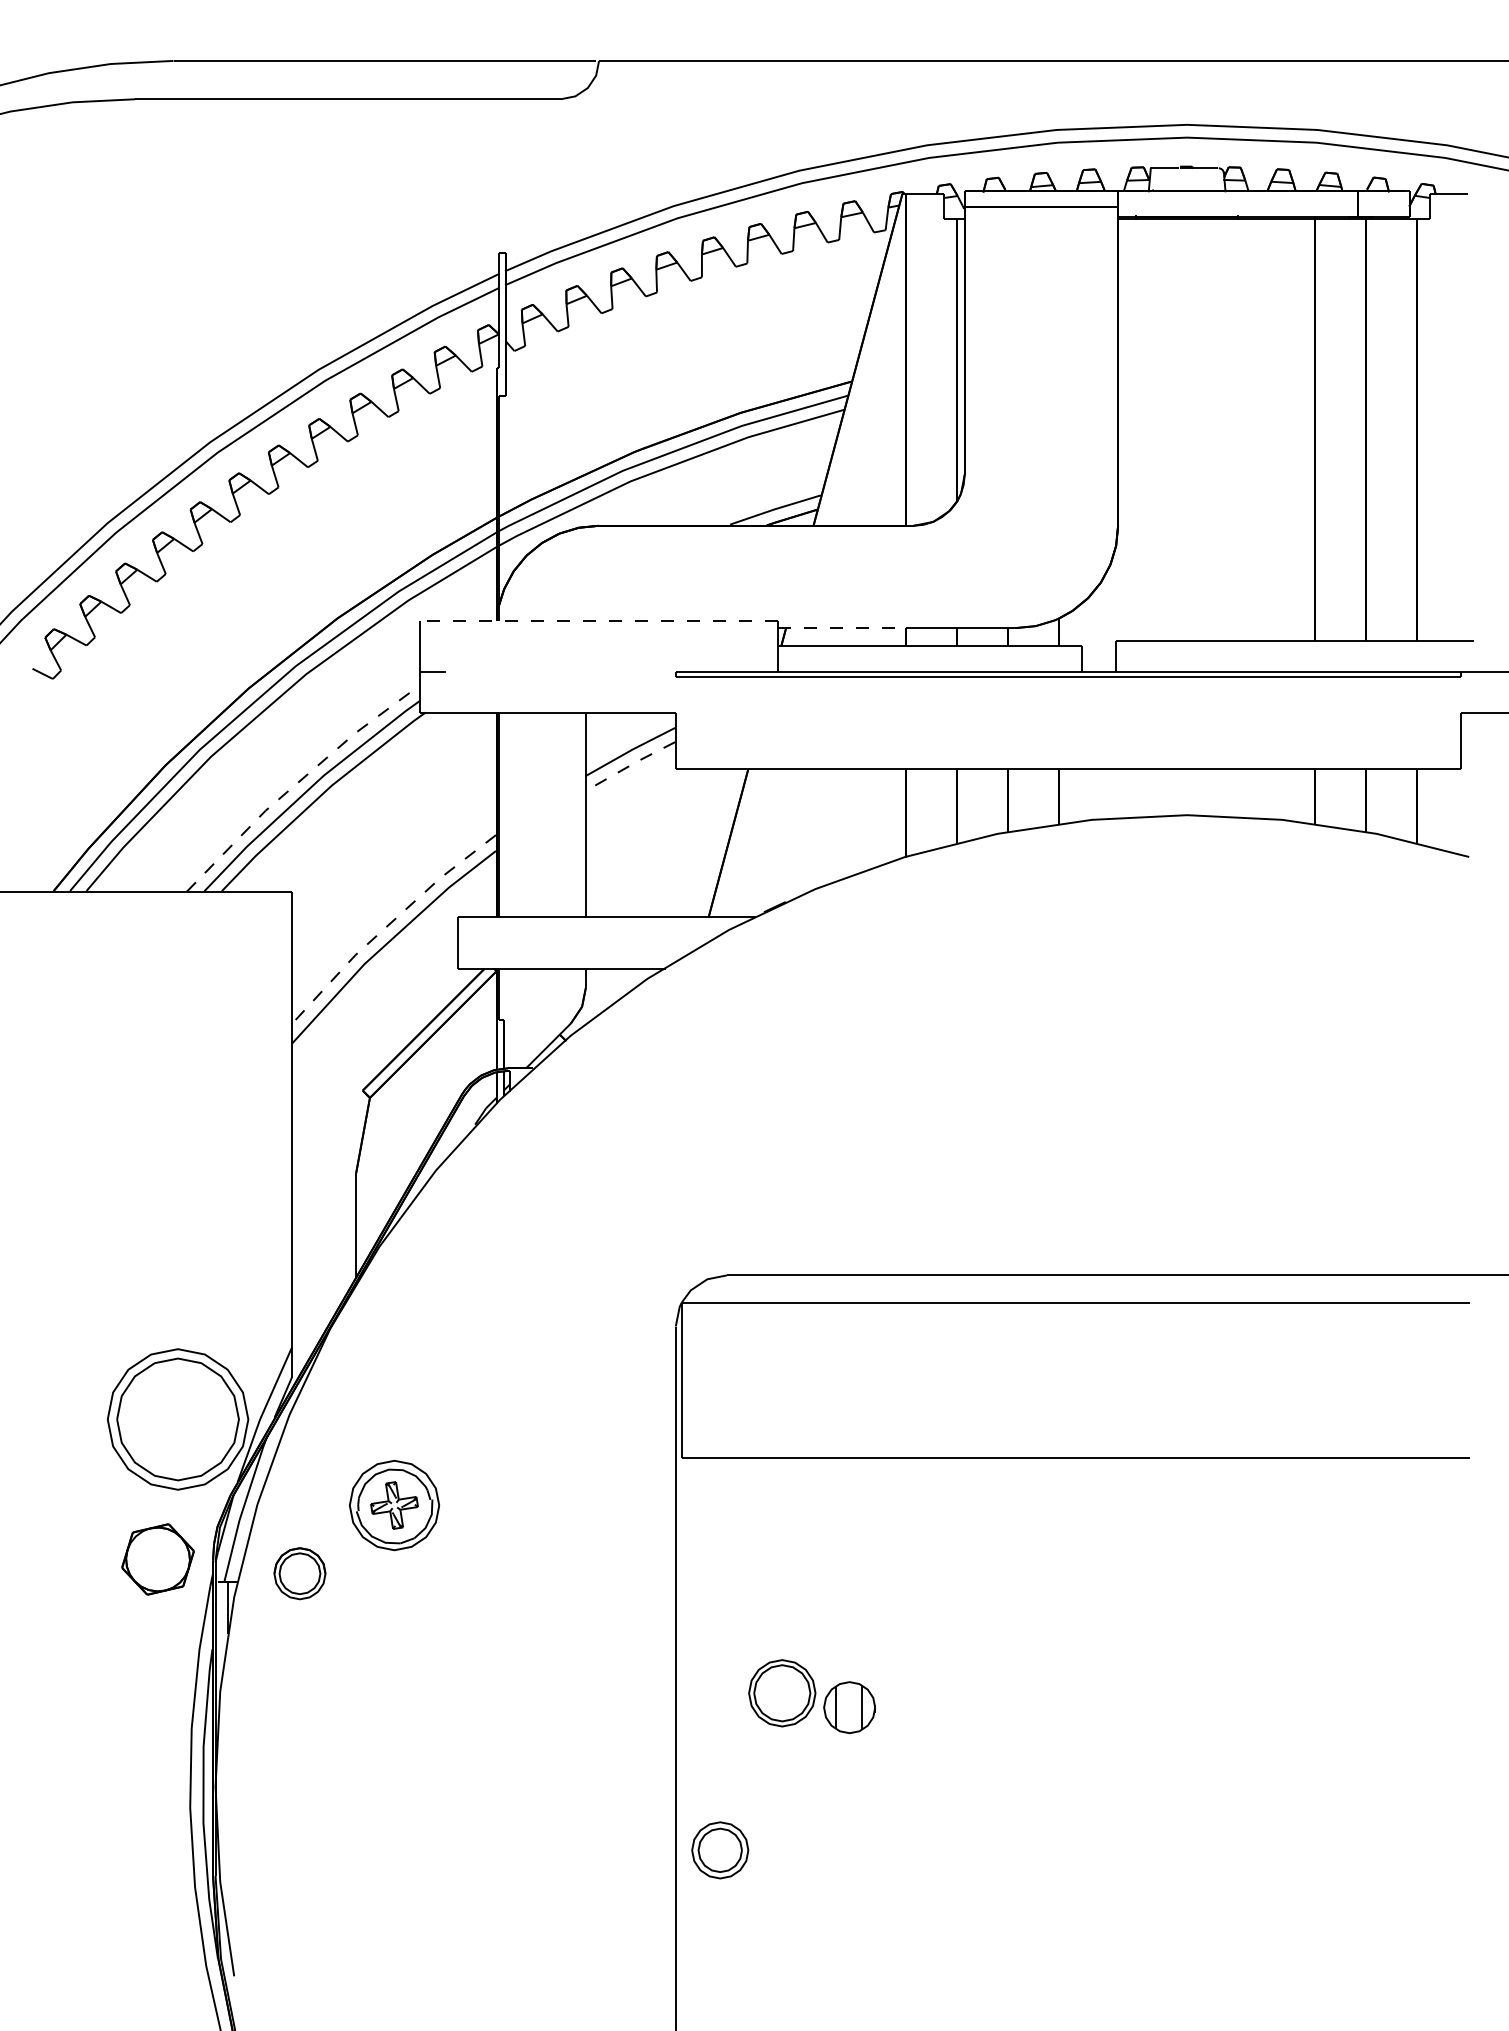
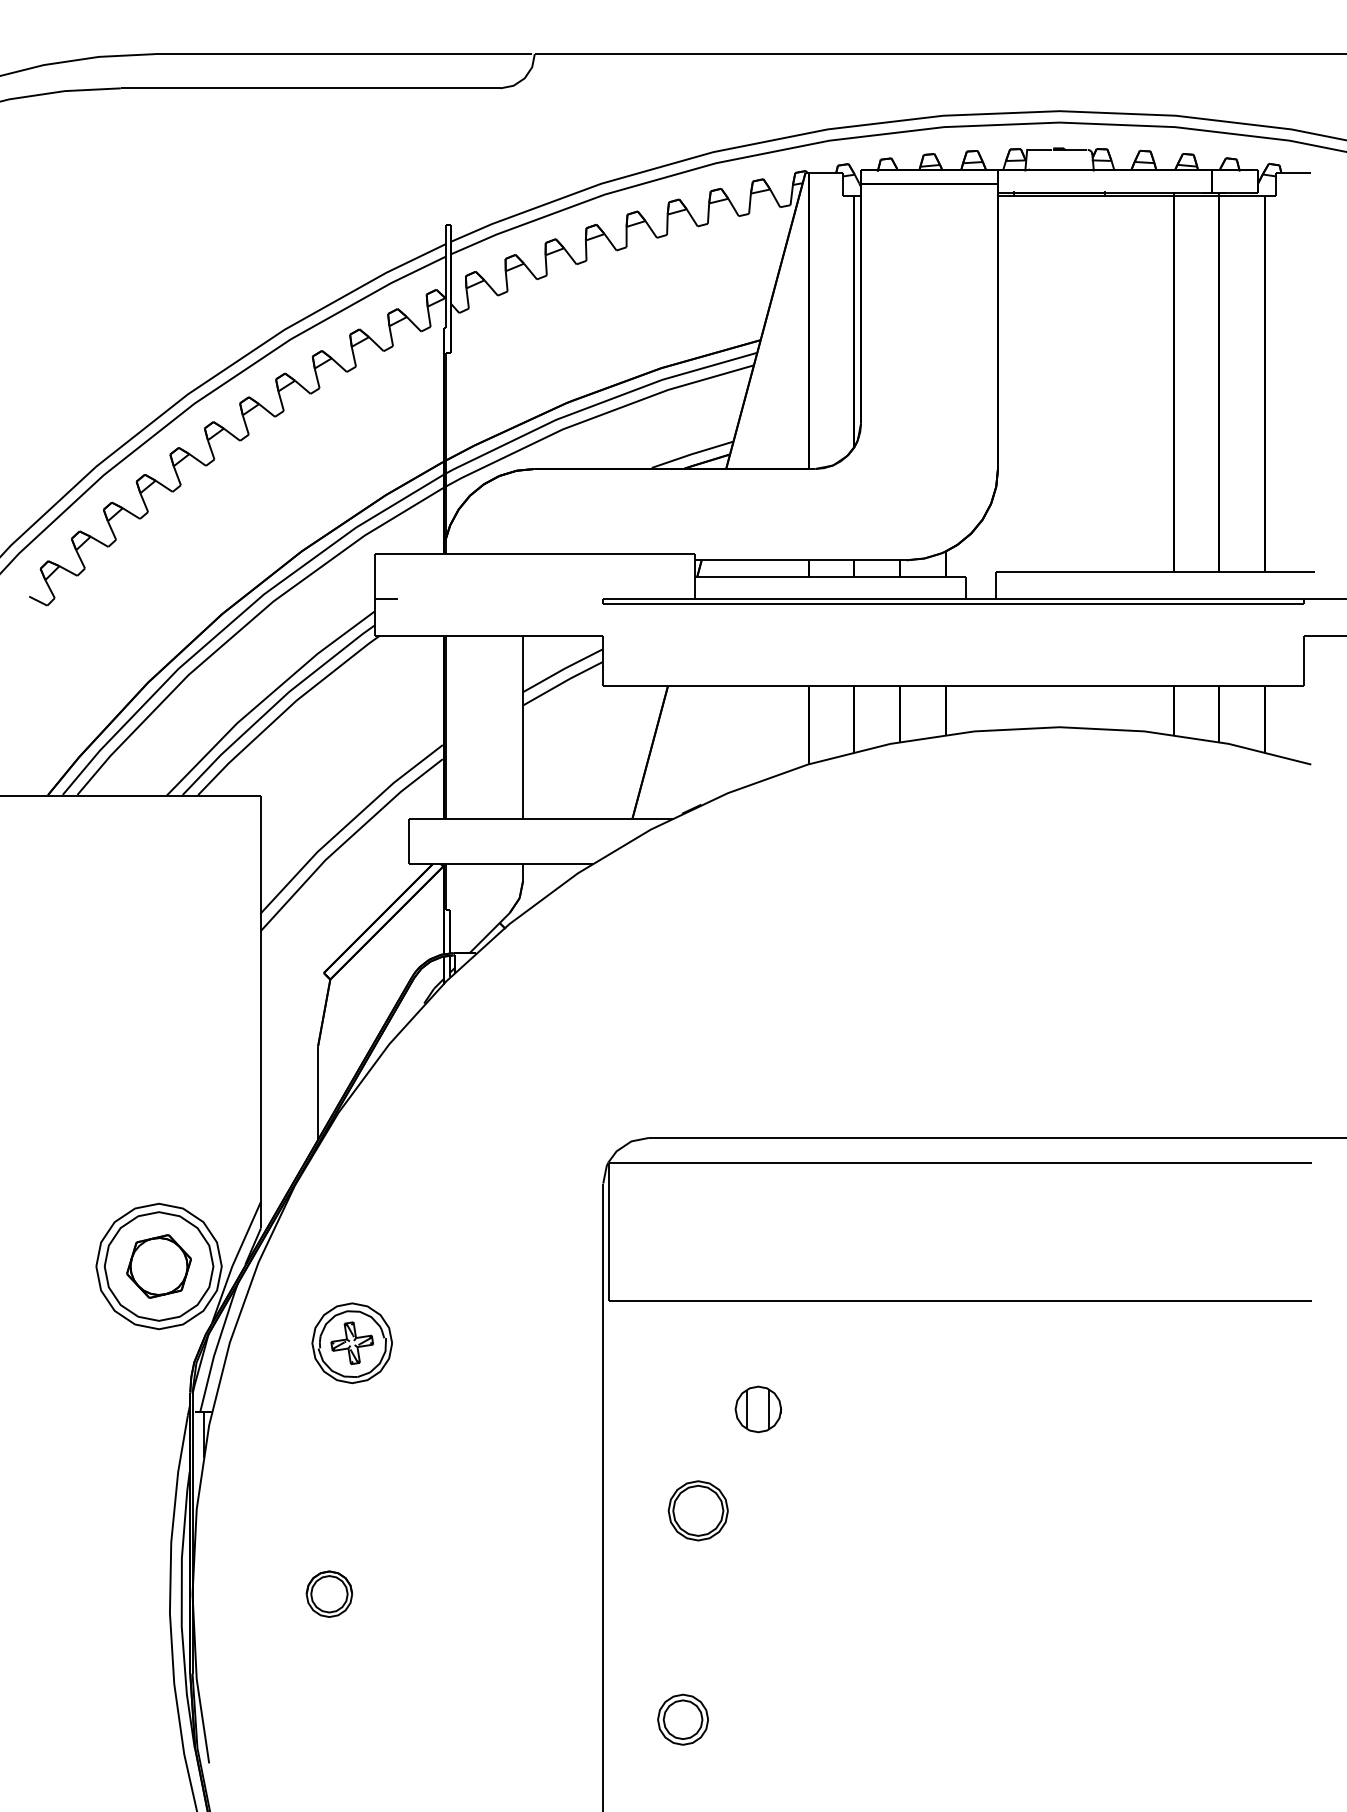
line: (599, 620) -> (535, 553), dashed -> solid
line: (841, 628) -> (751, 560), dashed -> solid
line: (630, 765) -> (562, 682), dashed -> solid
line: (298, 782) -> (266, 698), dashed -> solid
line: (388, 925) -> (346, 825), dashed -> solid
part: (157, 1559) -> (158, 1266), moved
part: (299, 1573) -> (329, 1594), moved
part: (849, 1707) -> (758, 1409), moved
part: (720, 1850) -> (683, 1719), moved

